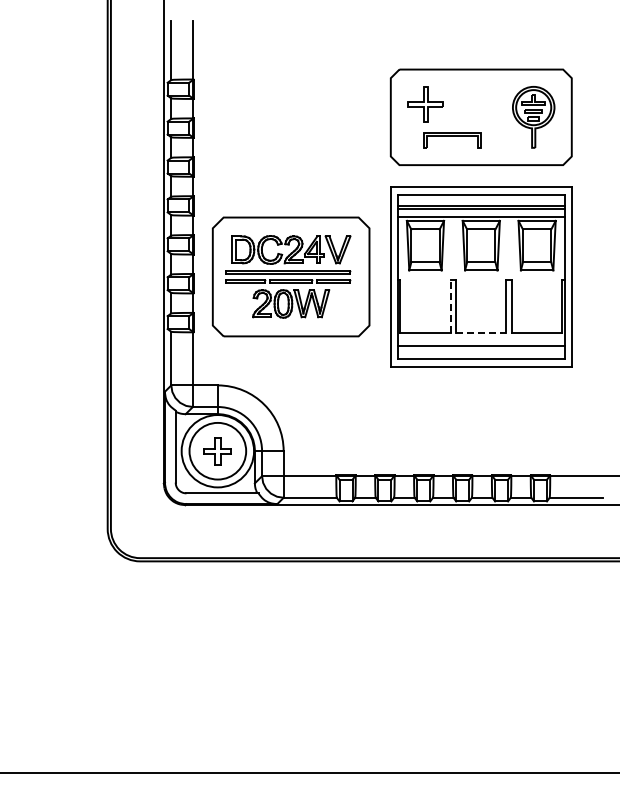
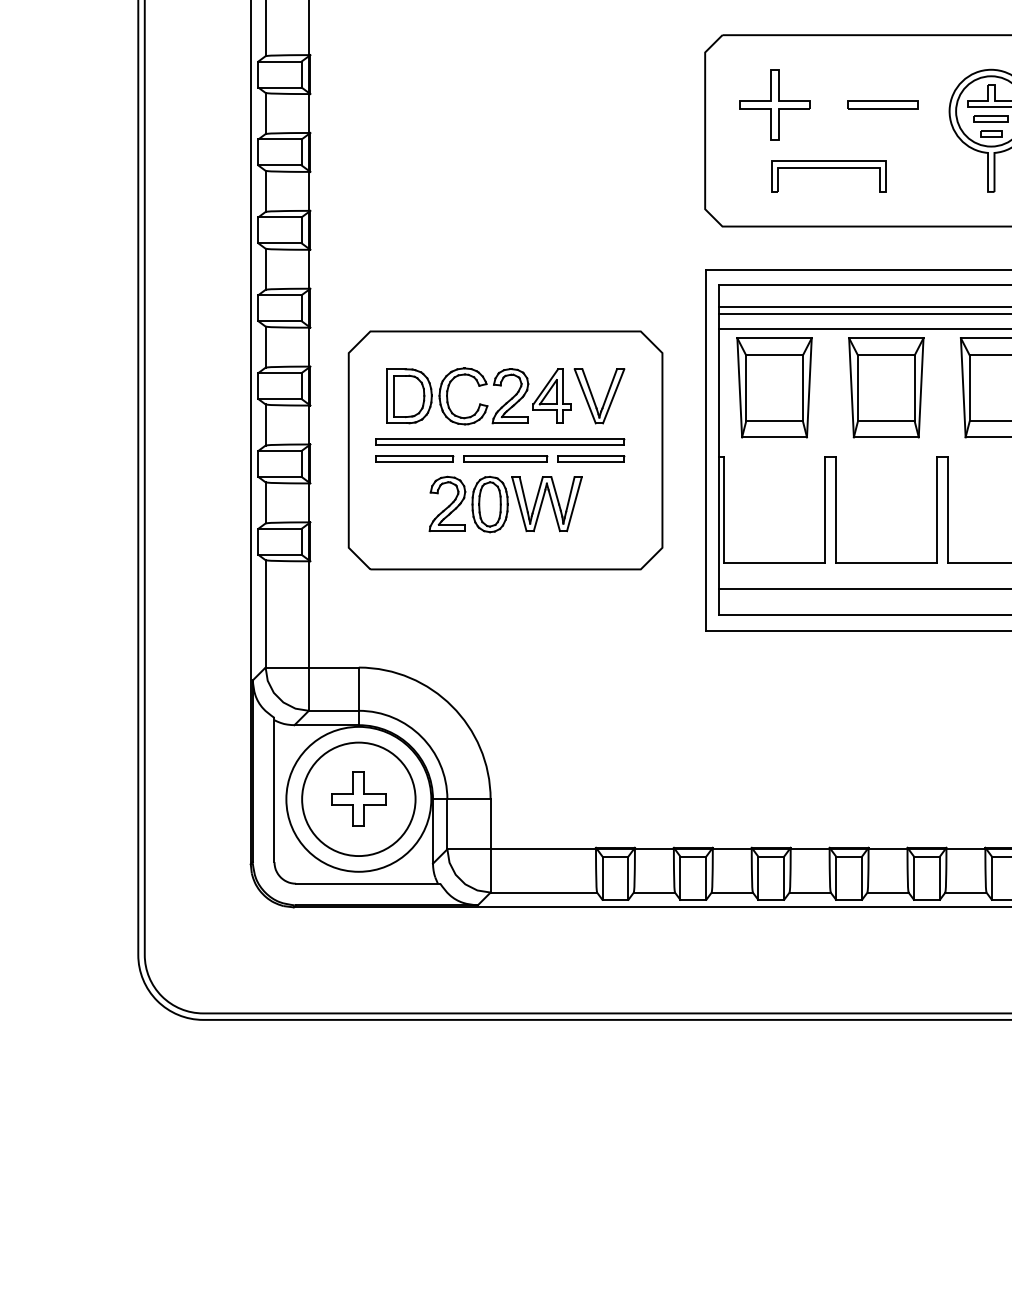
part: (479, 104) -> (882, 105), added
line: (450, 306) -> (824, 509), dashed -> solid
line: (481, 333) -> (886, 563), dashed -> solid

